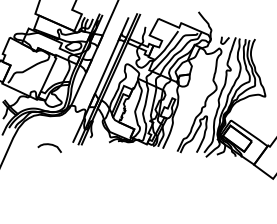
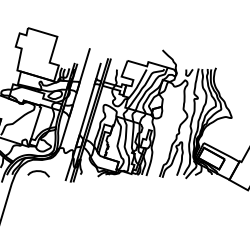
curve: (50, 145) -> (38, 172), moved

